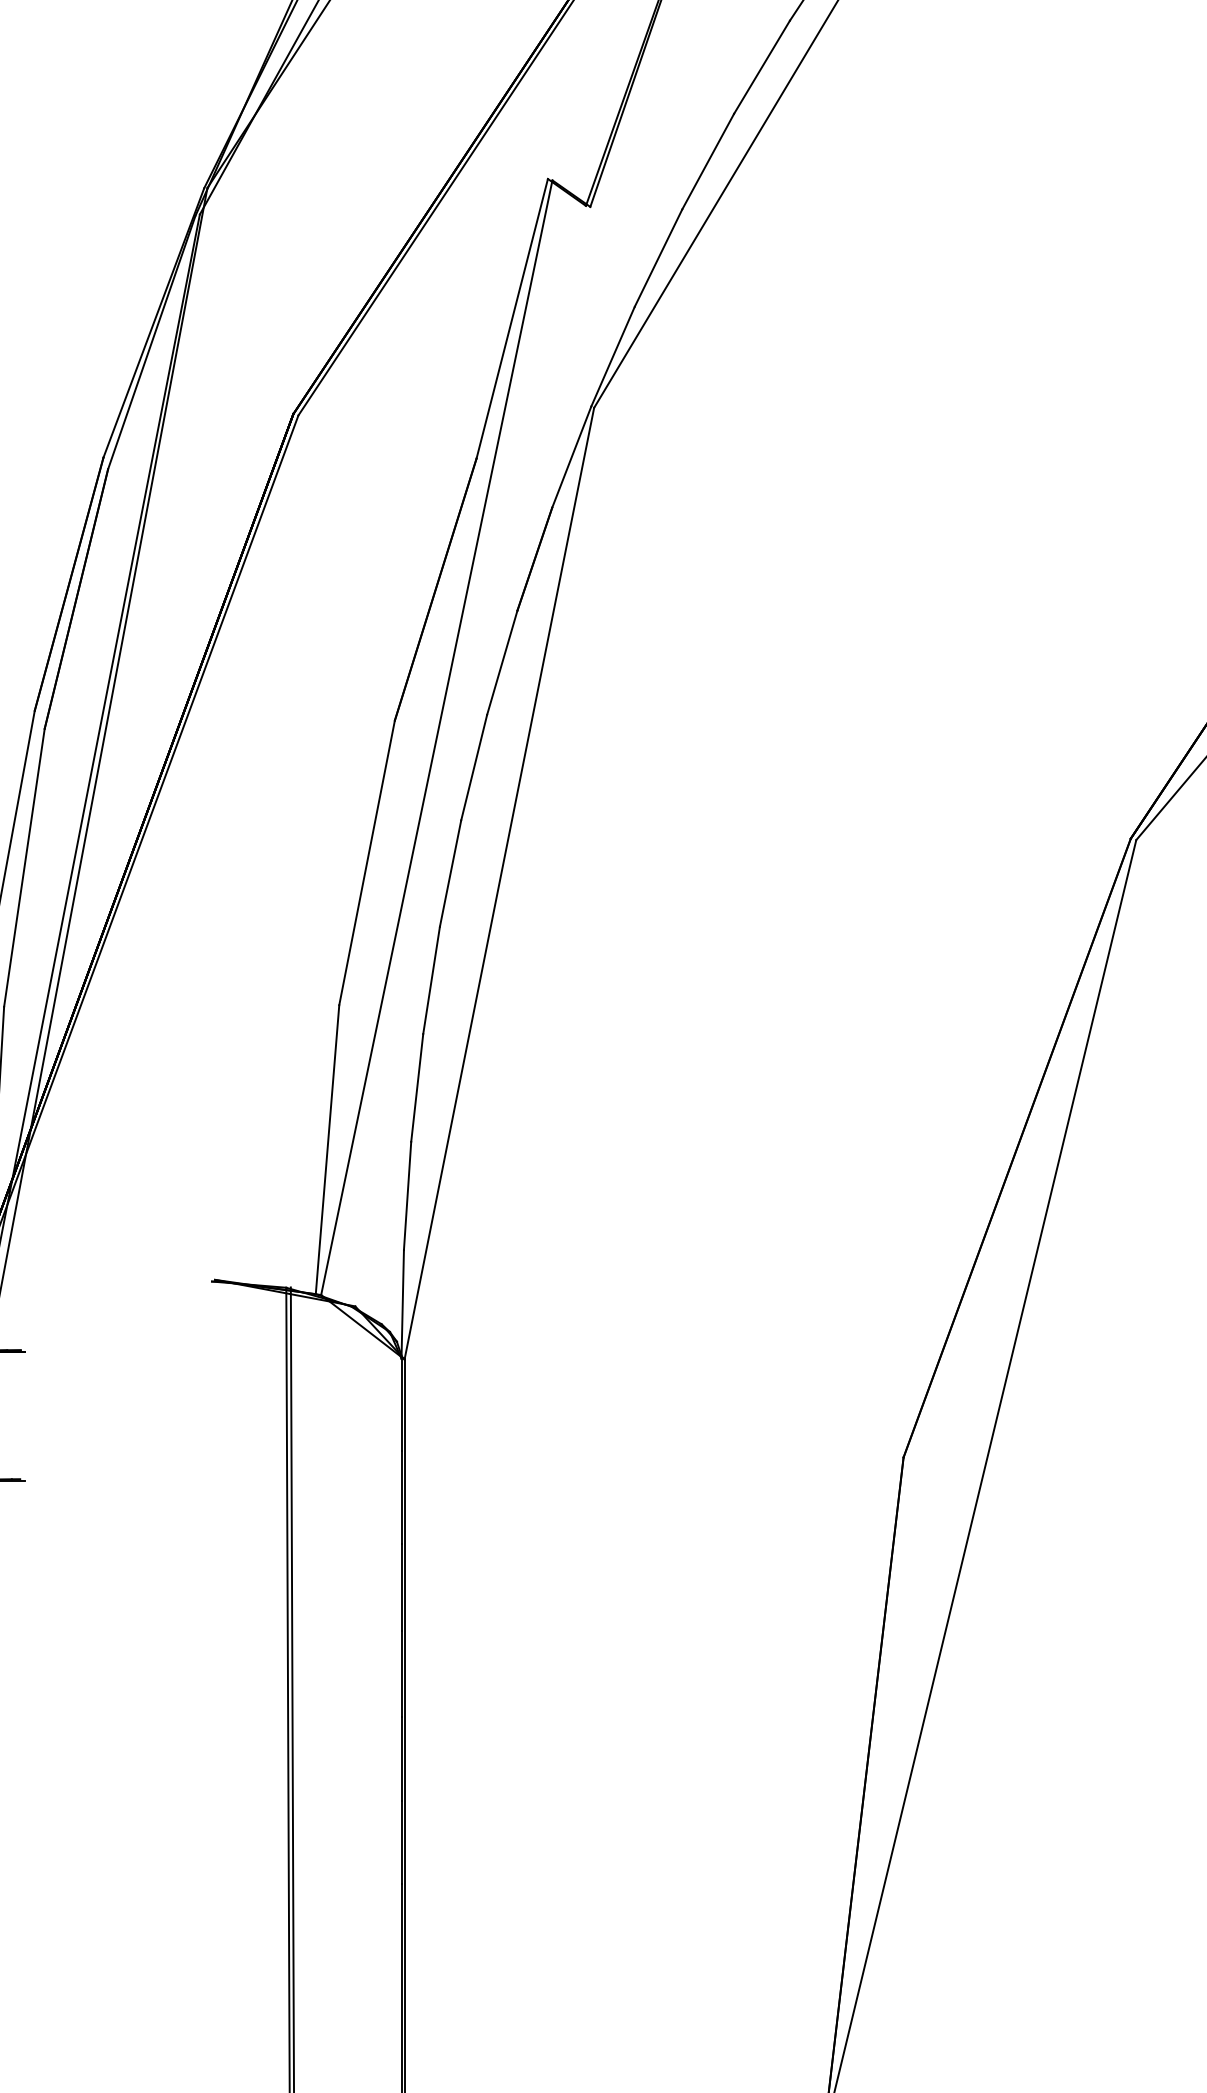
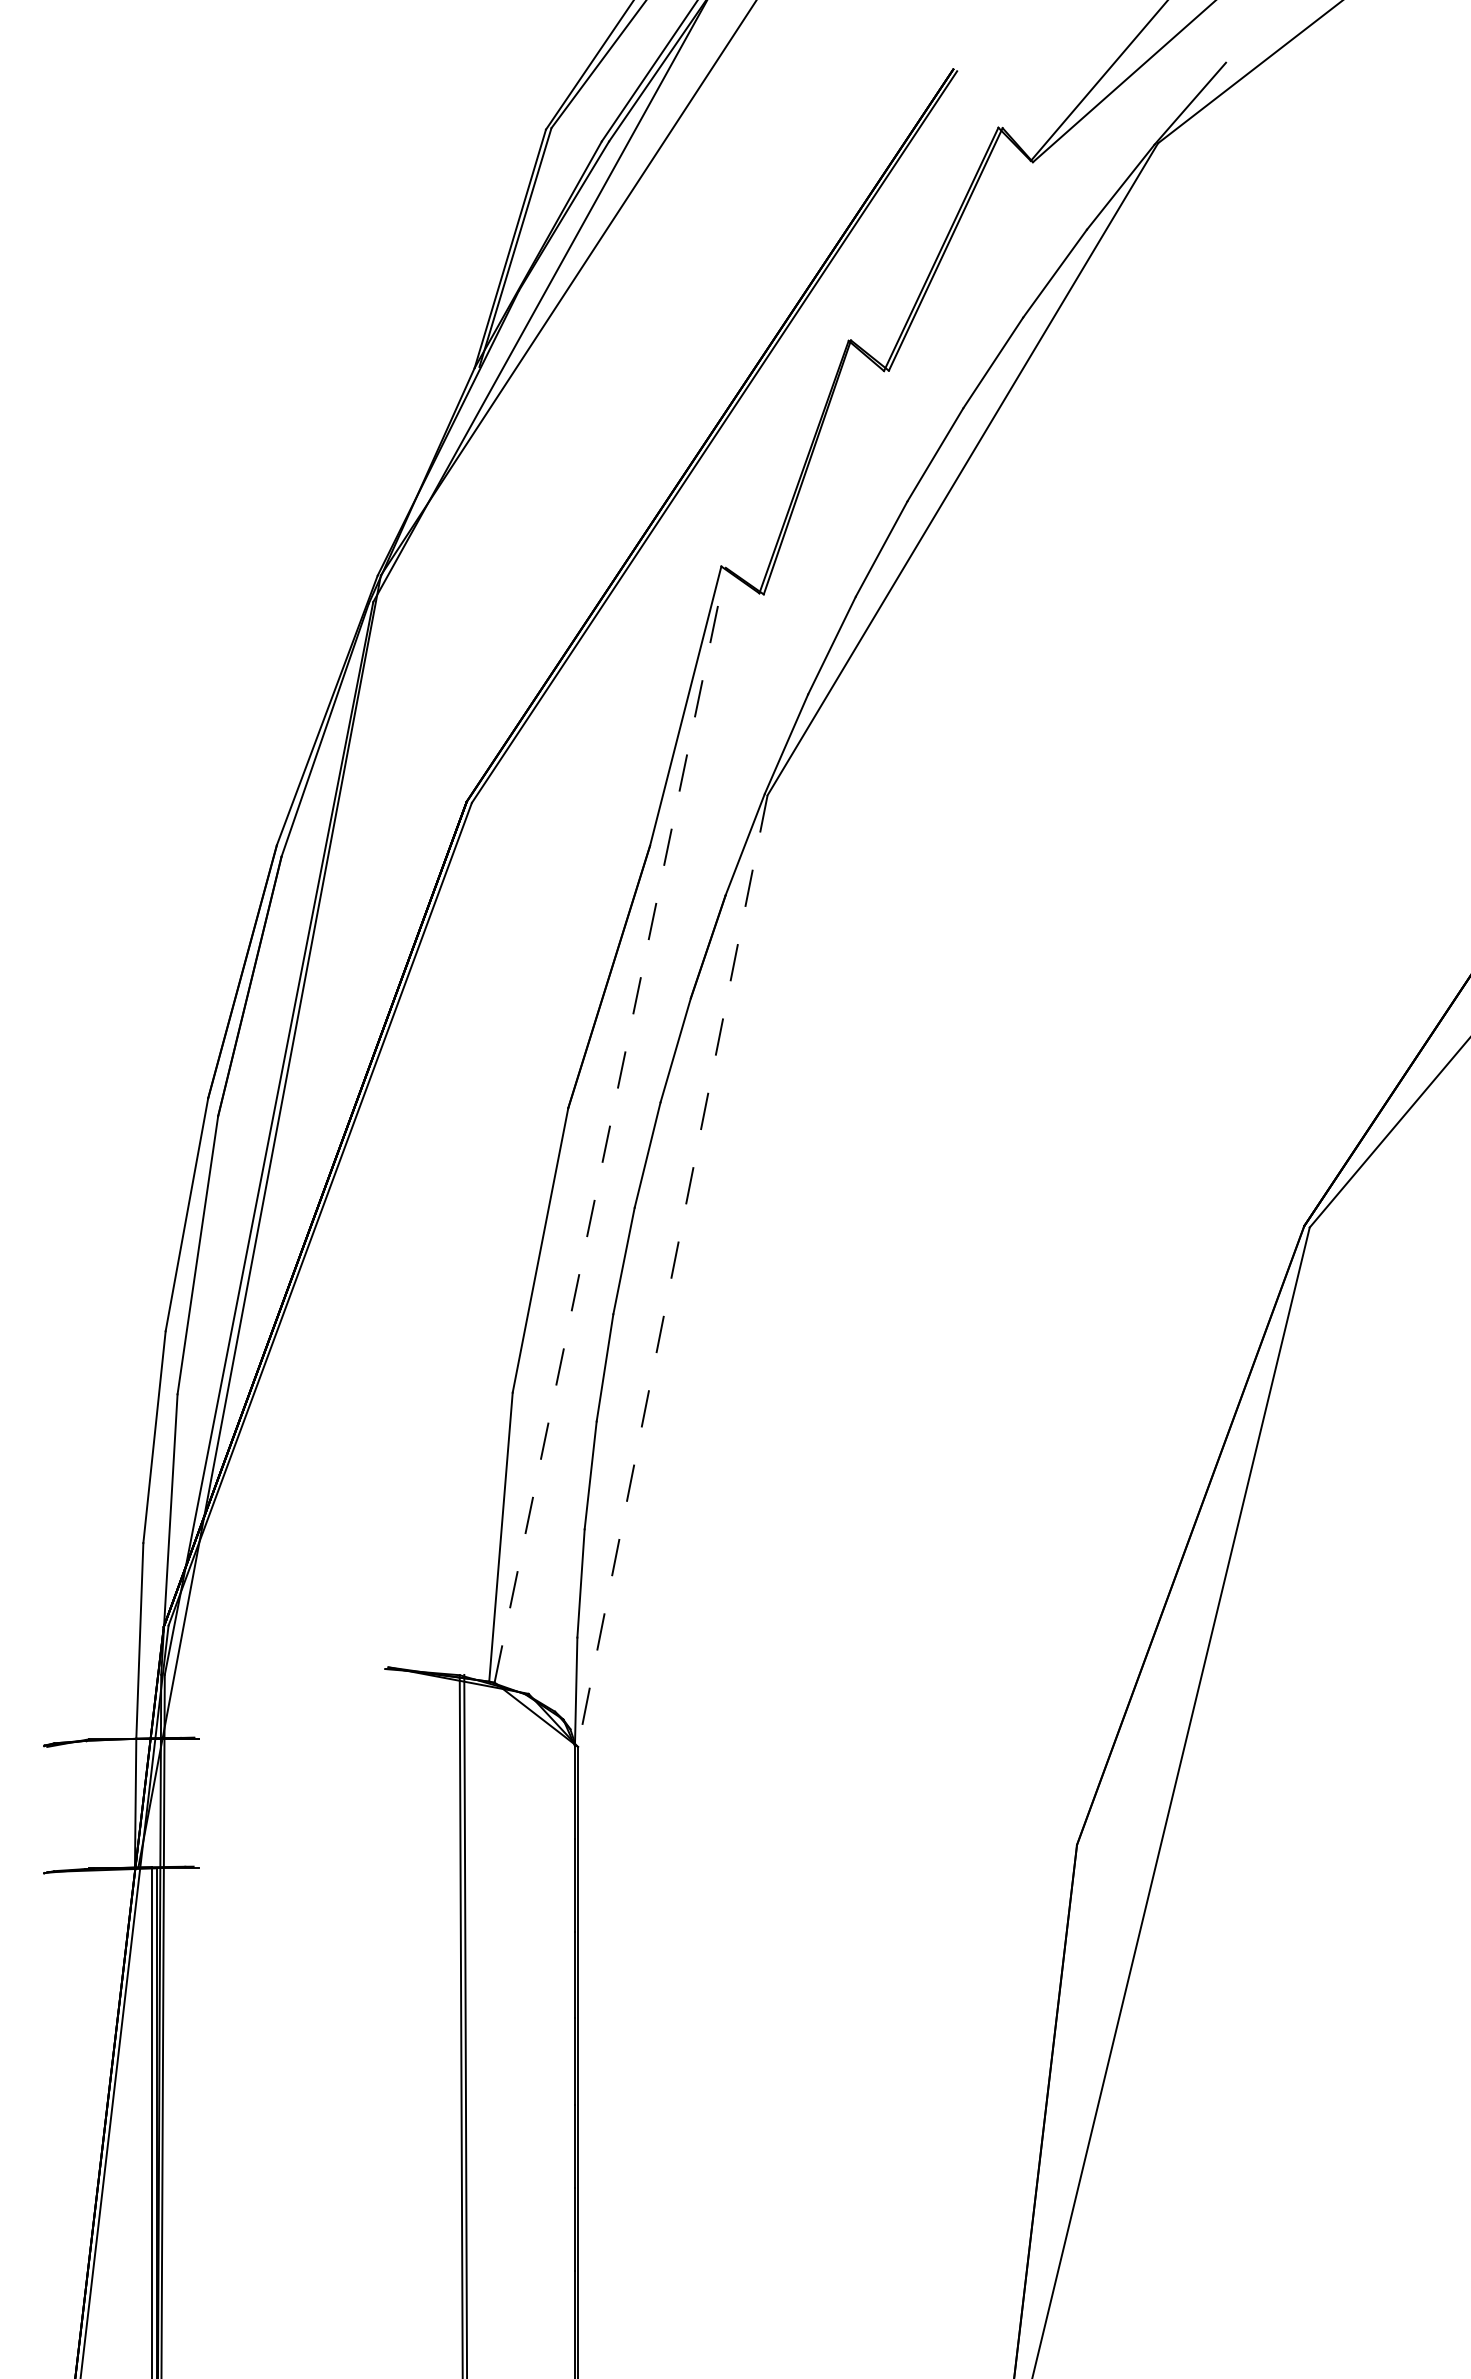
line: (437, 737) -> (610, 1124), solid -> dashed
line: (499, 884) -> (672, 1271), solid -> dashed

